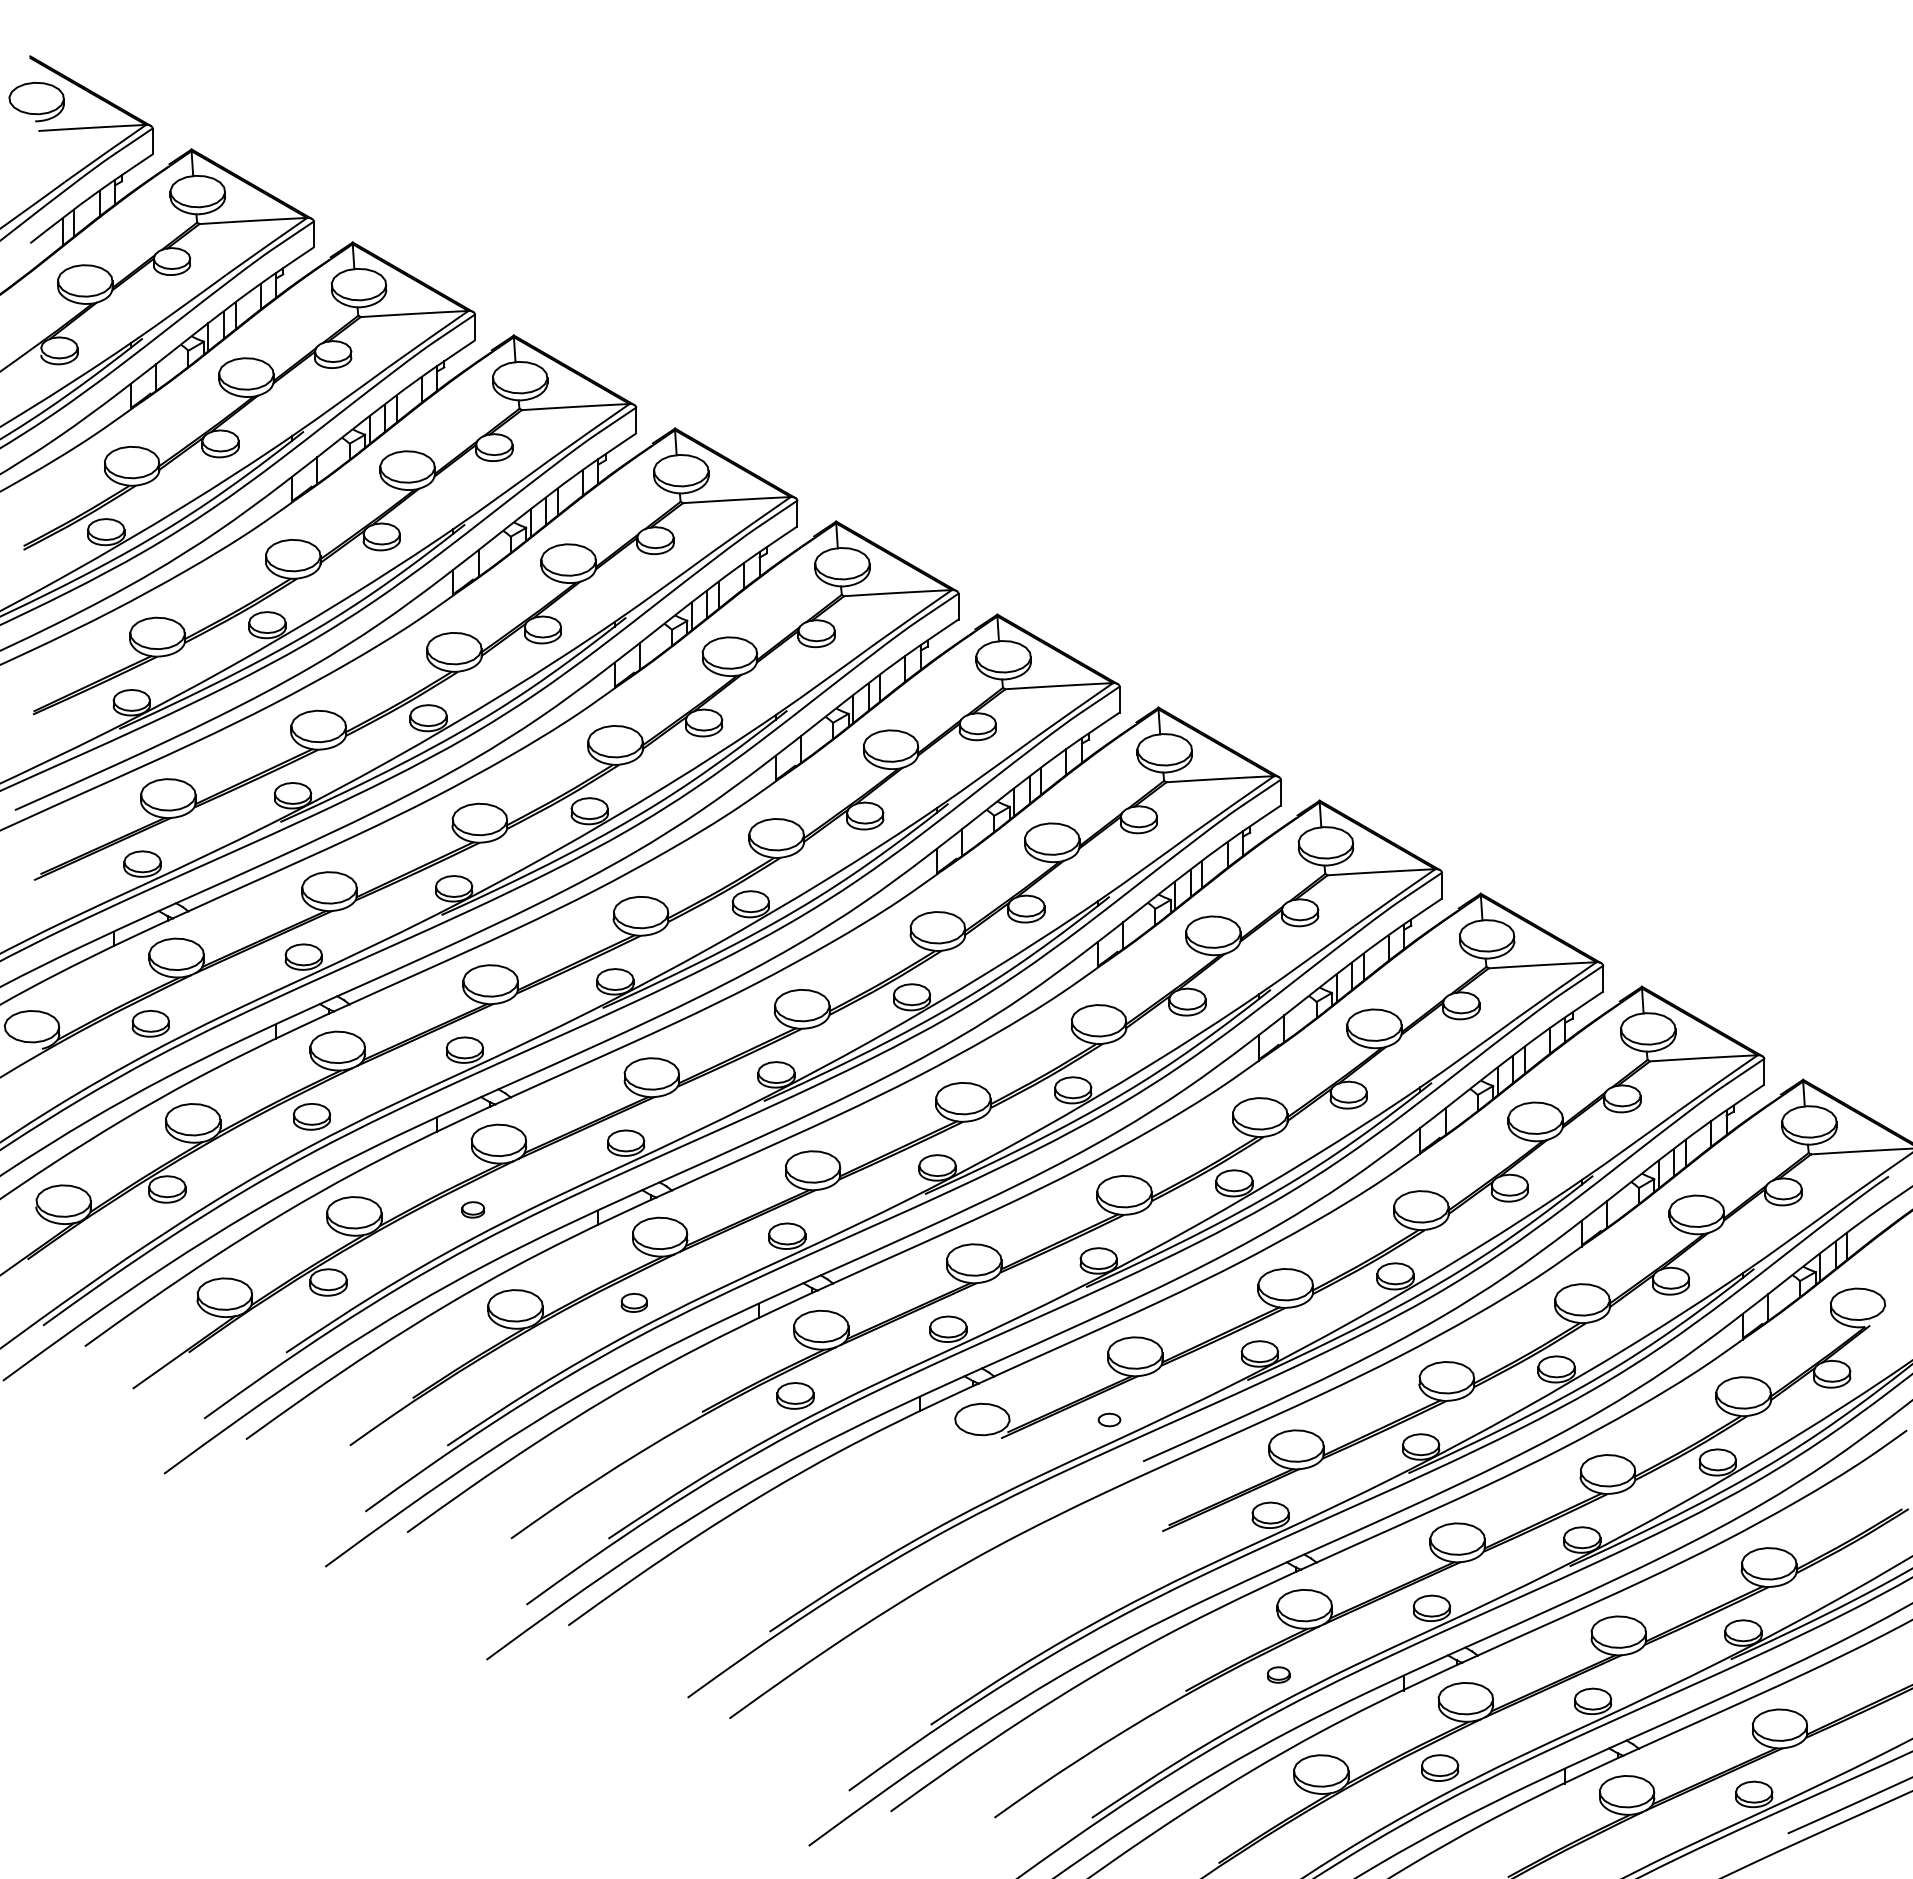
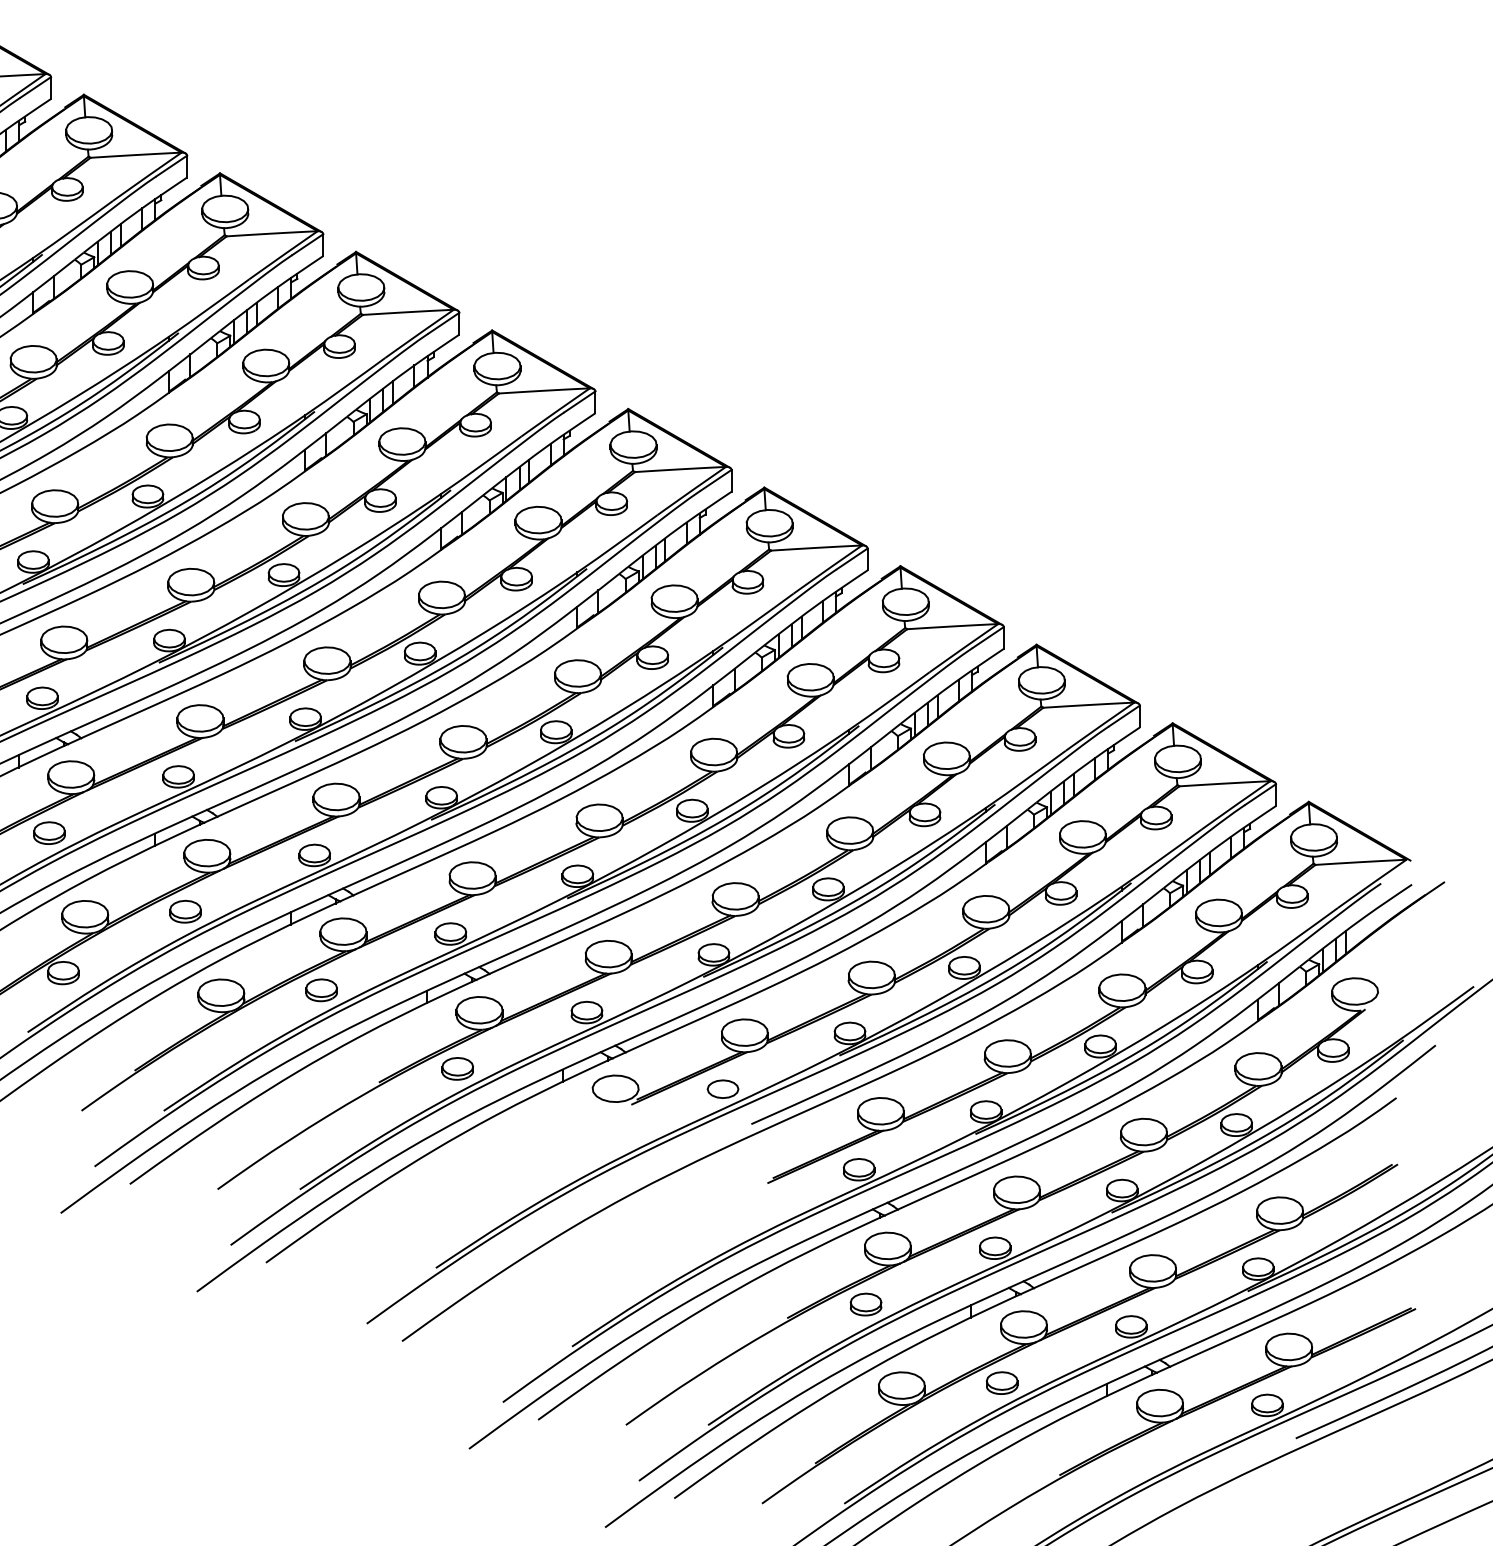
part: (473, 1209) -> (185, 911), size x1.67
part: (634, 1302) -> (321, 989), size x1.43
part: (1109, 1419) -> (722, 1088), size x1.67
part: (1278, 1674) -> (865, 1304), size x1.67

